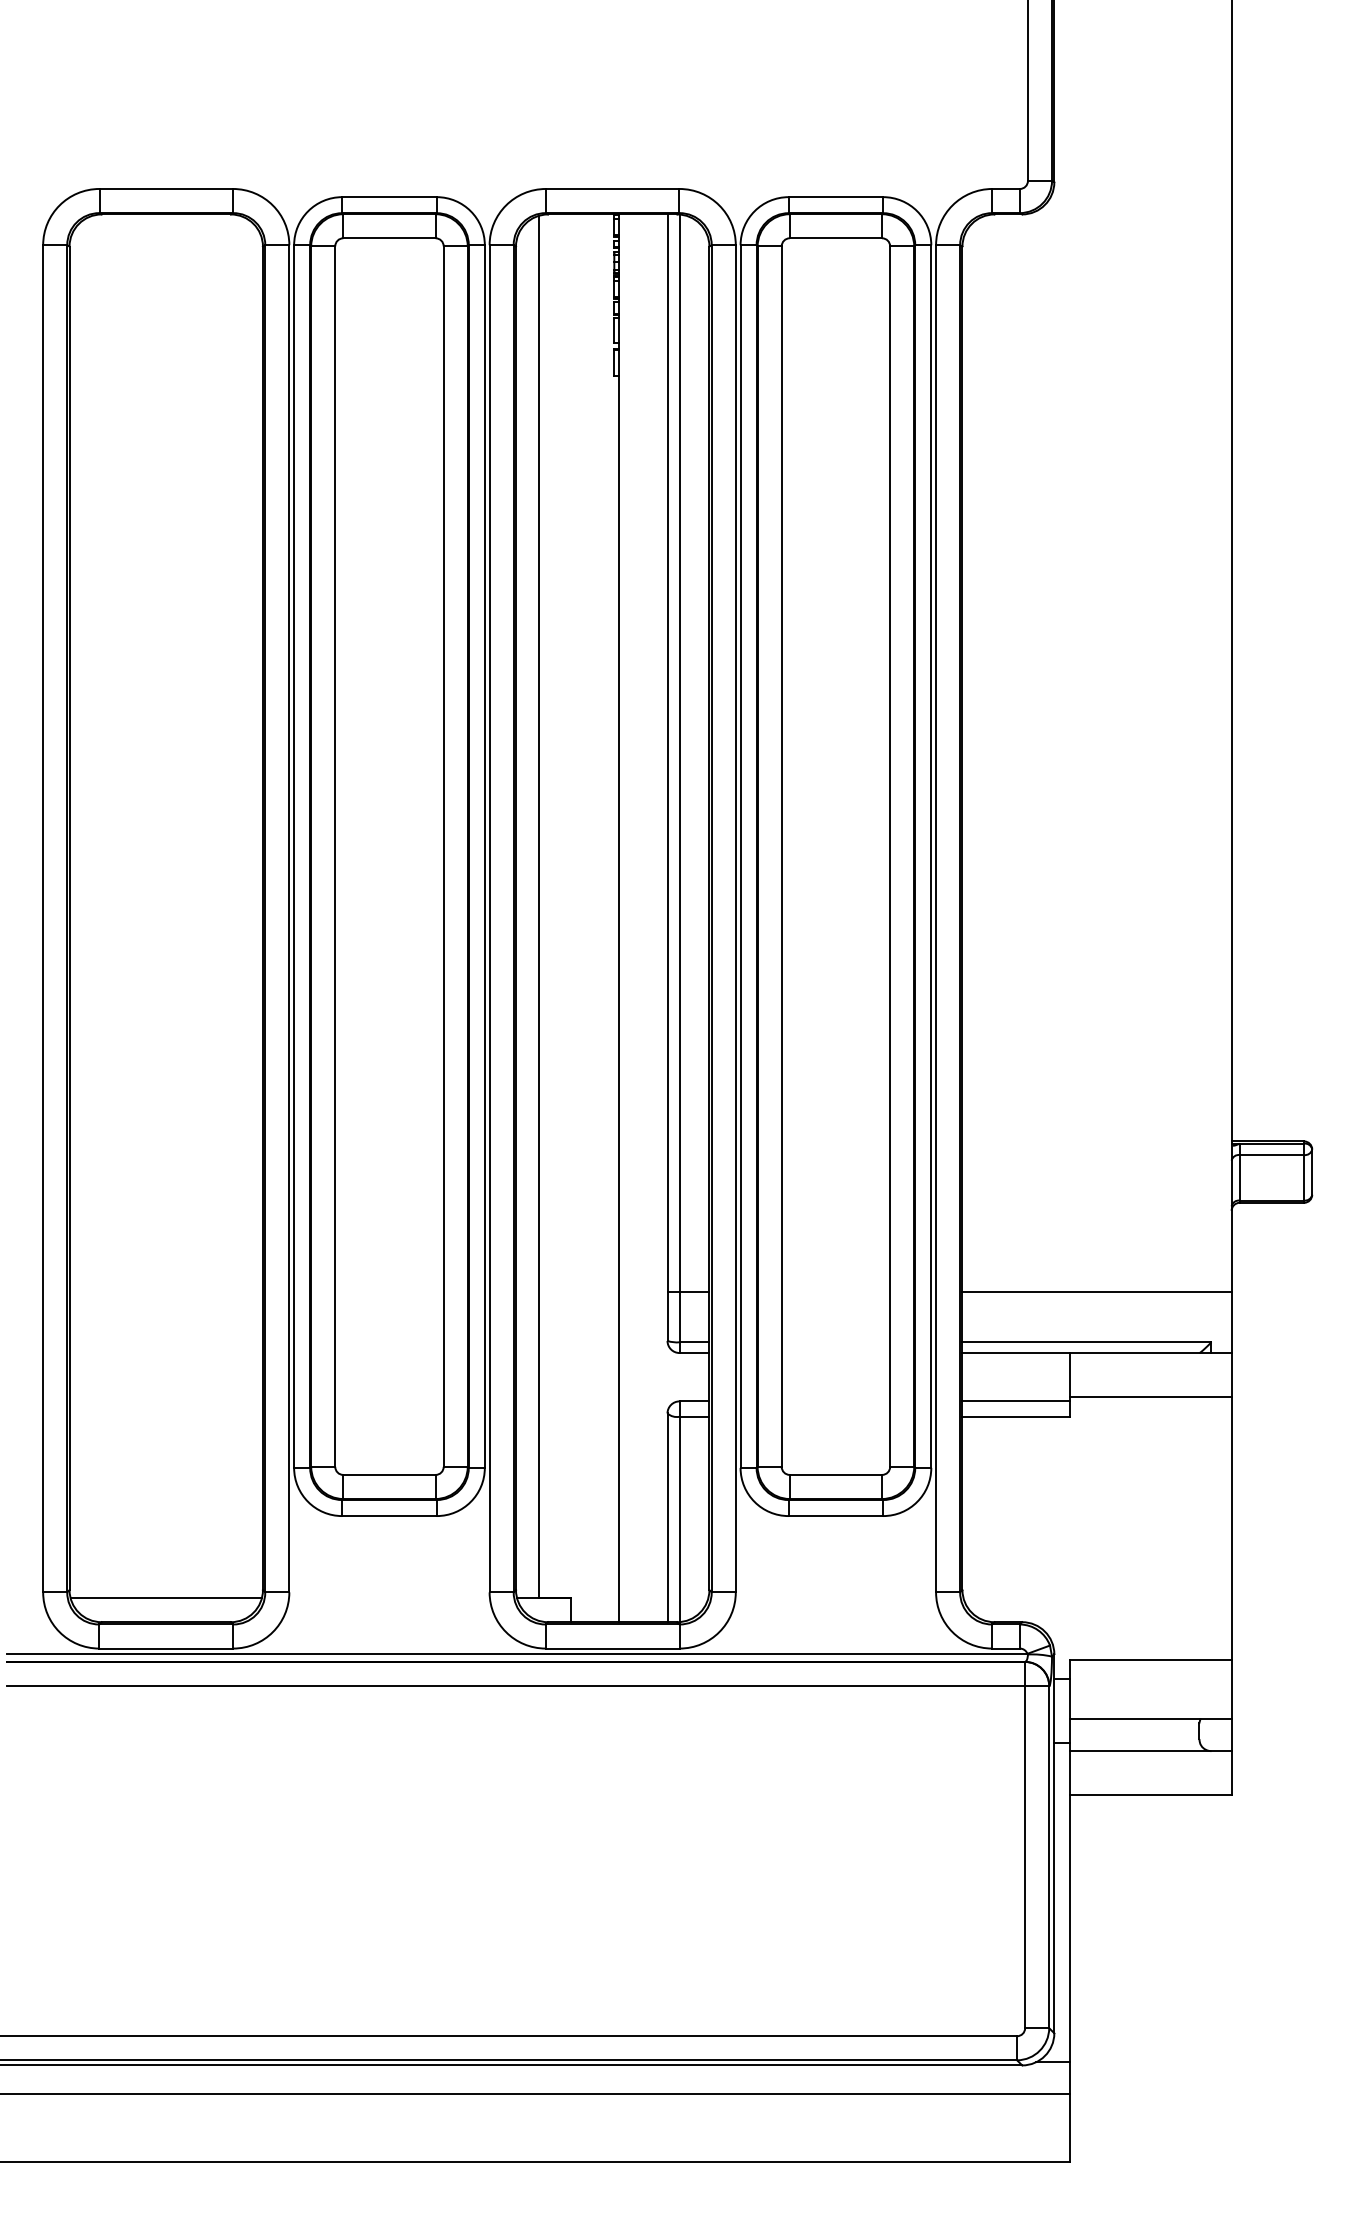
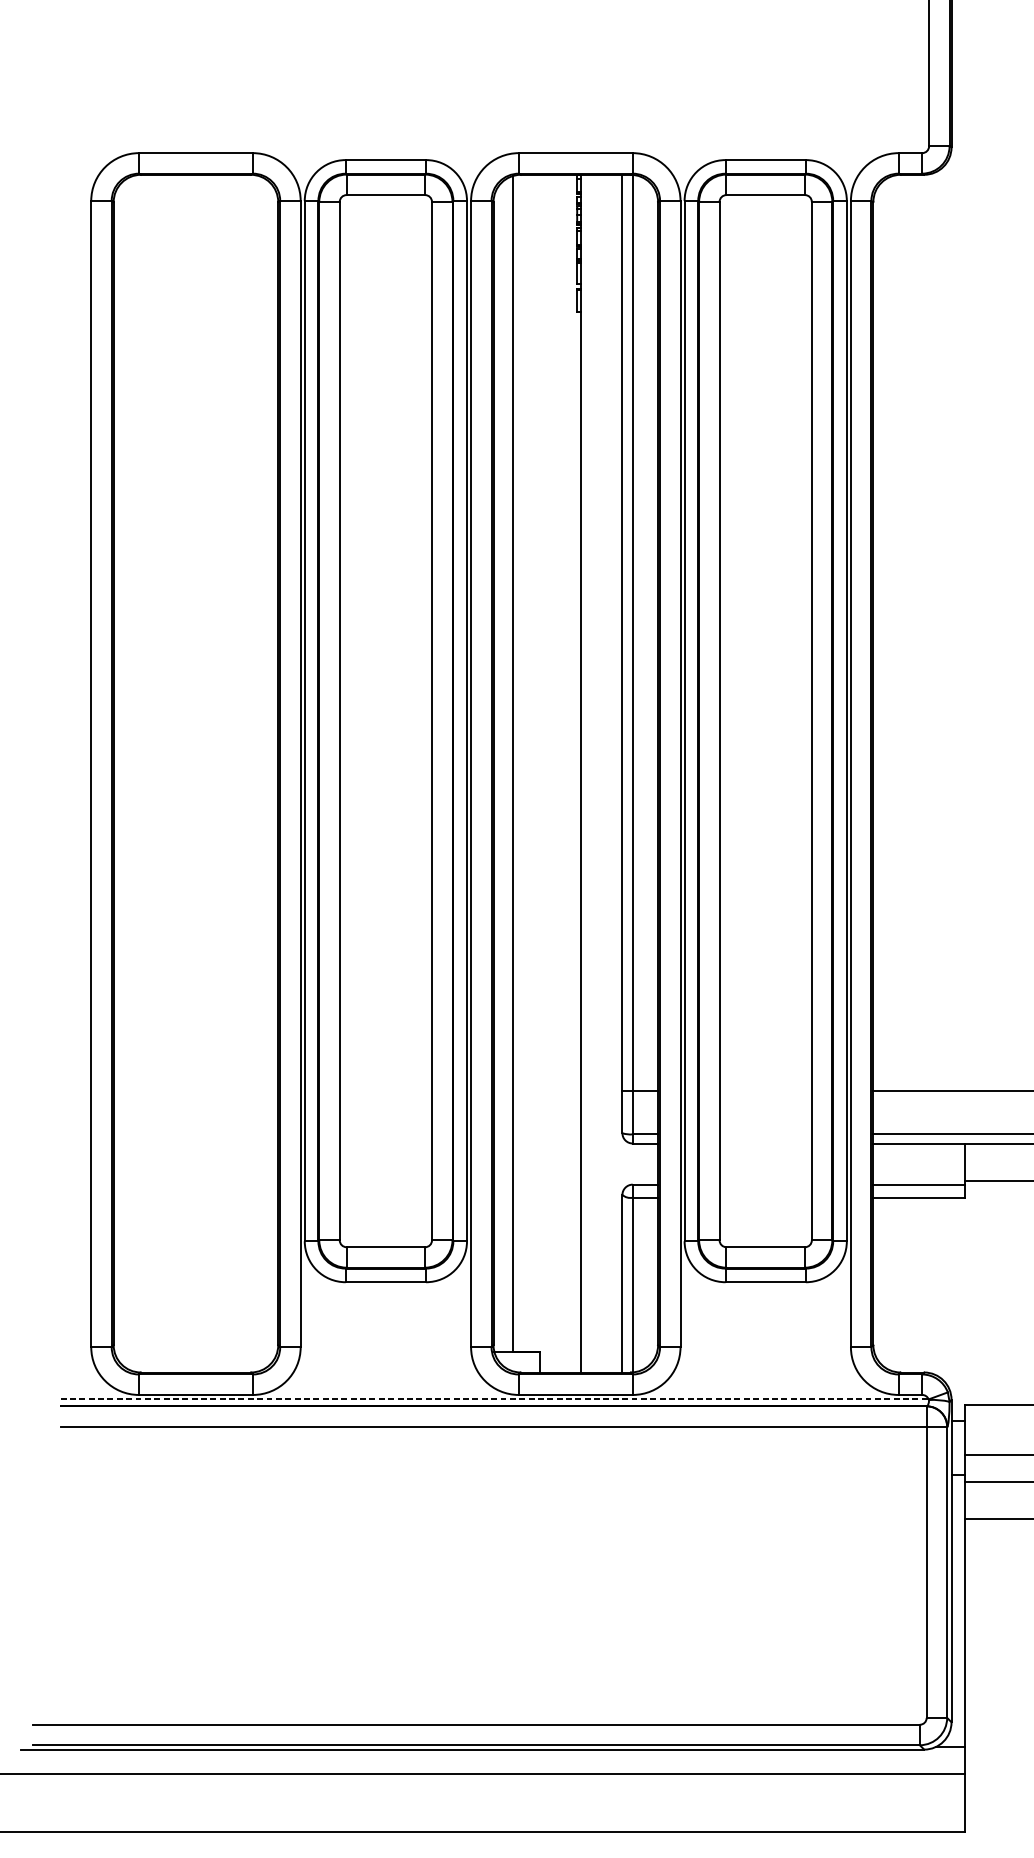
line: (165, 1598) -> (195, 1352), removed
line: (517, 1653) -> (494, 1399), solid -> dashed

